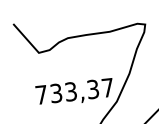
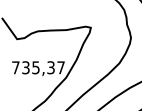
text: (70, 91) -> (35, 67), 733,37 -> 735,37

